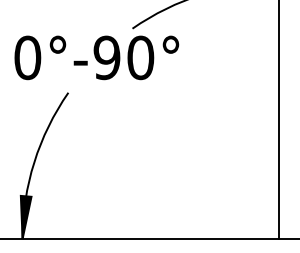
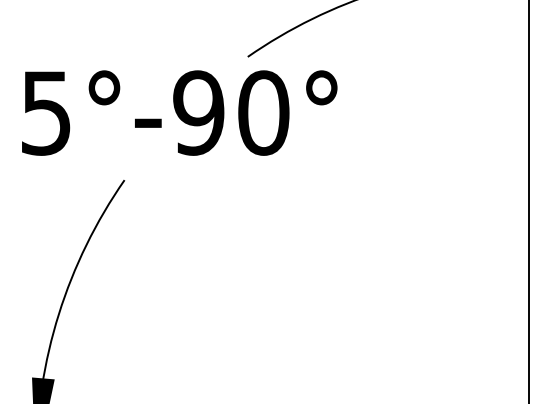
text: (27, 57) -> (45, 112), 0°-90° -> 5°-90°

